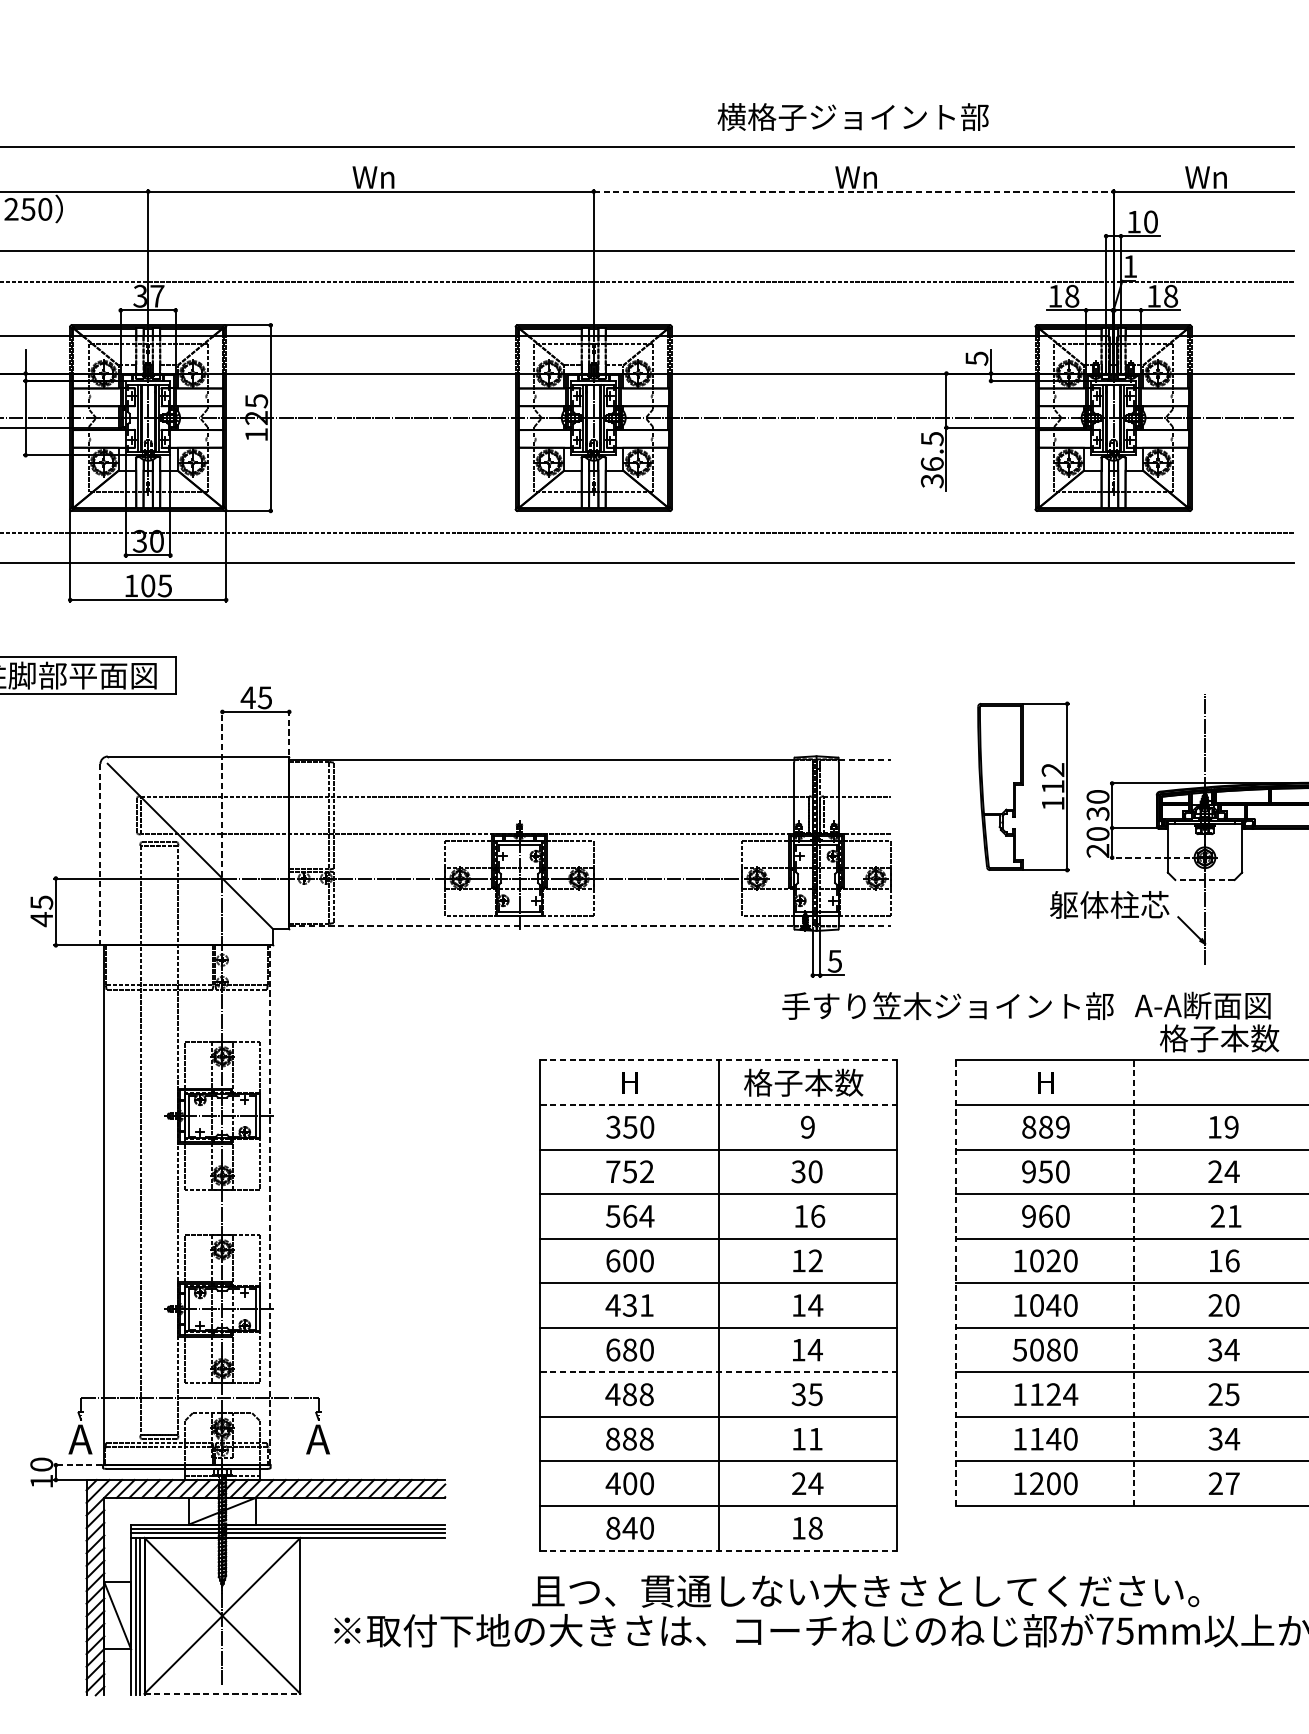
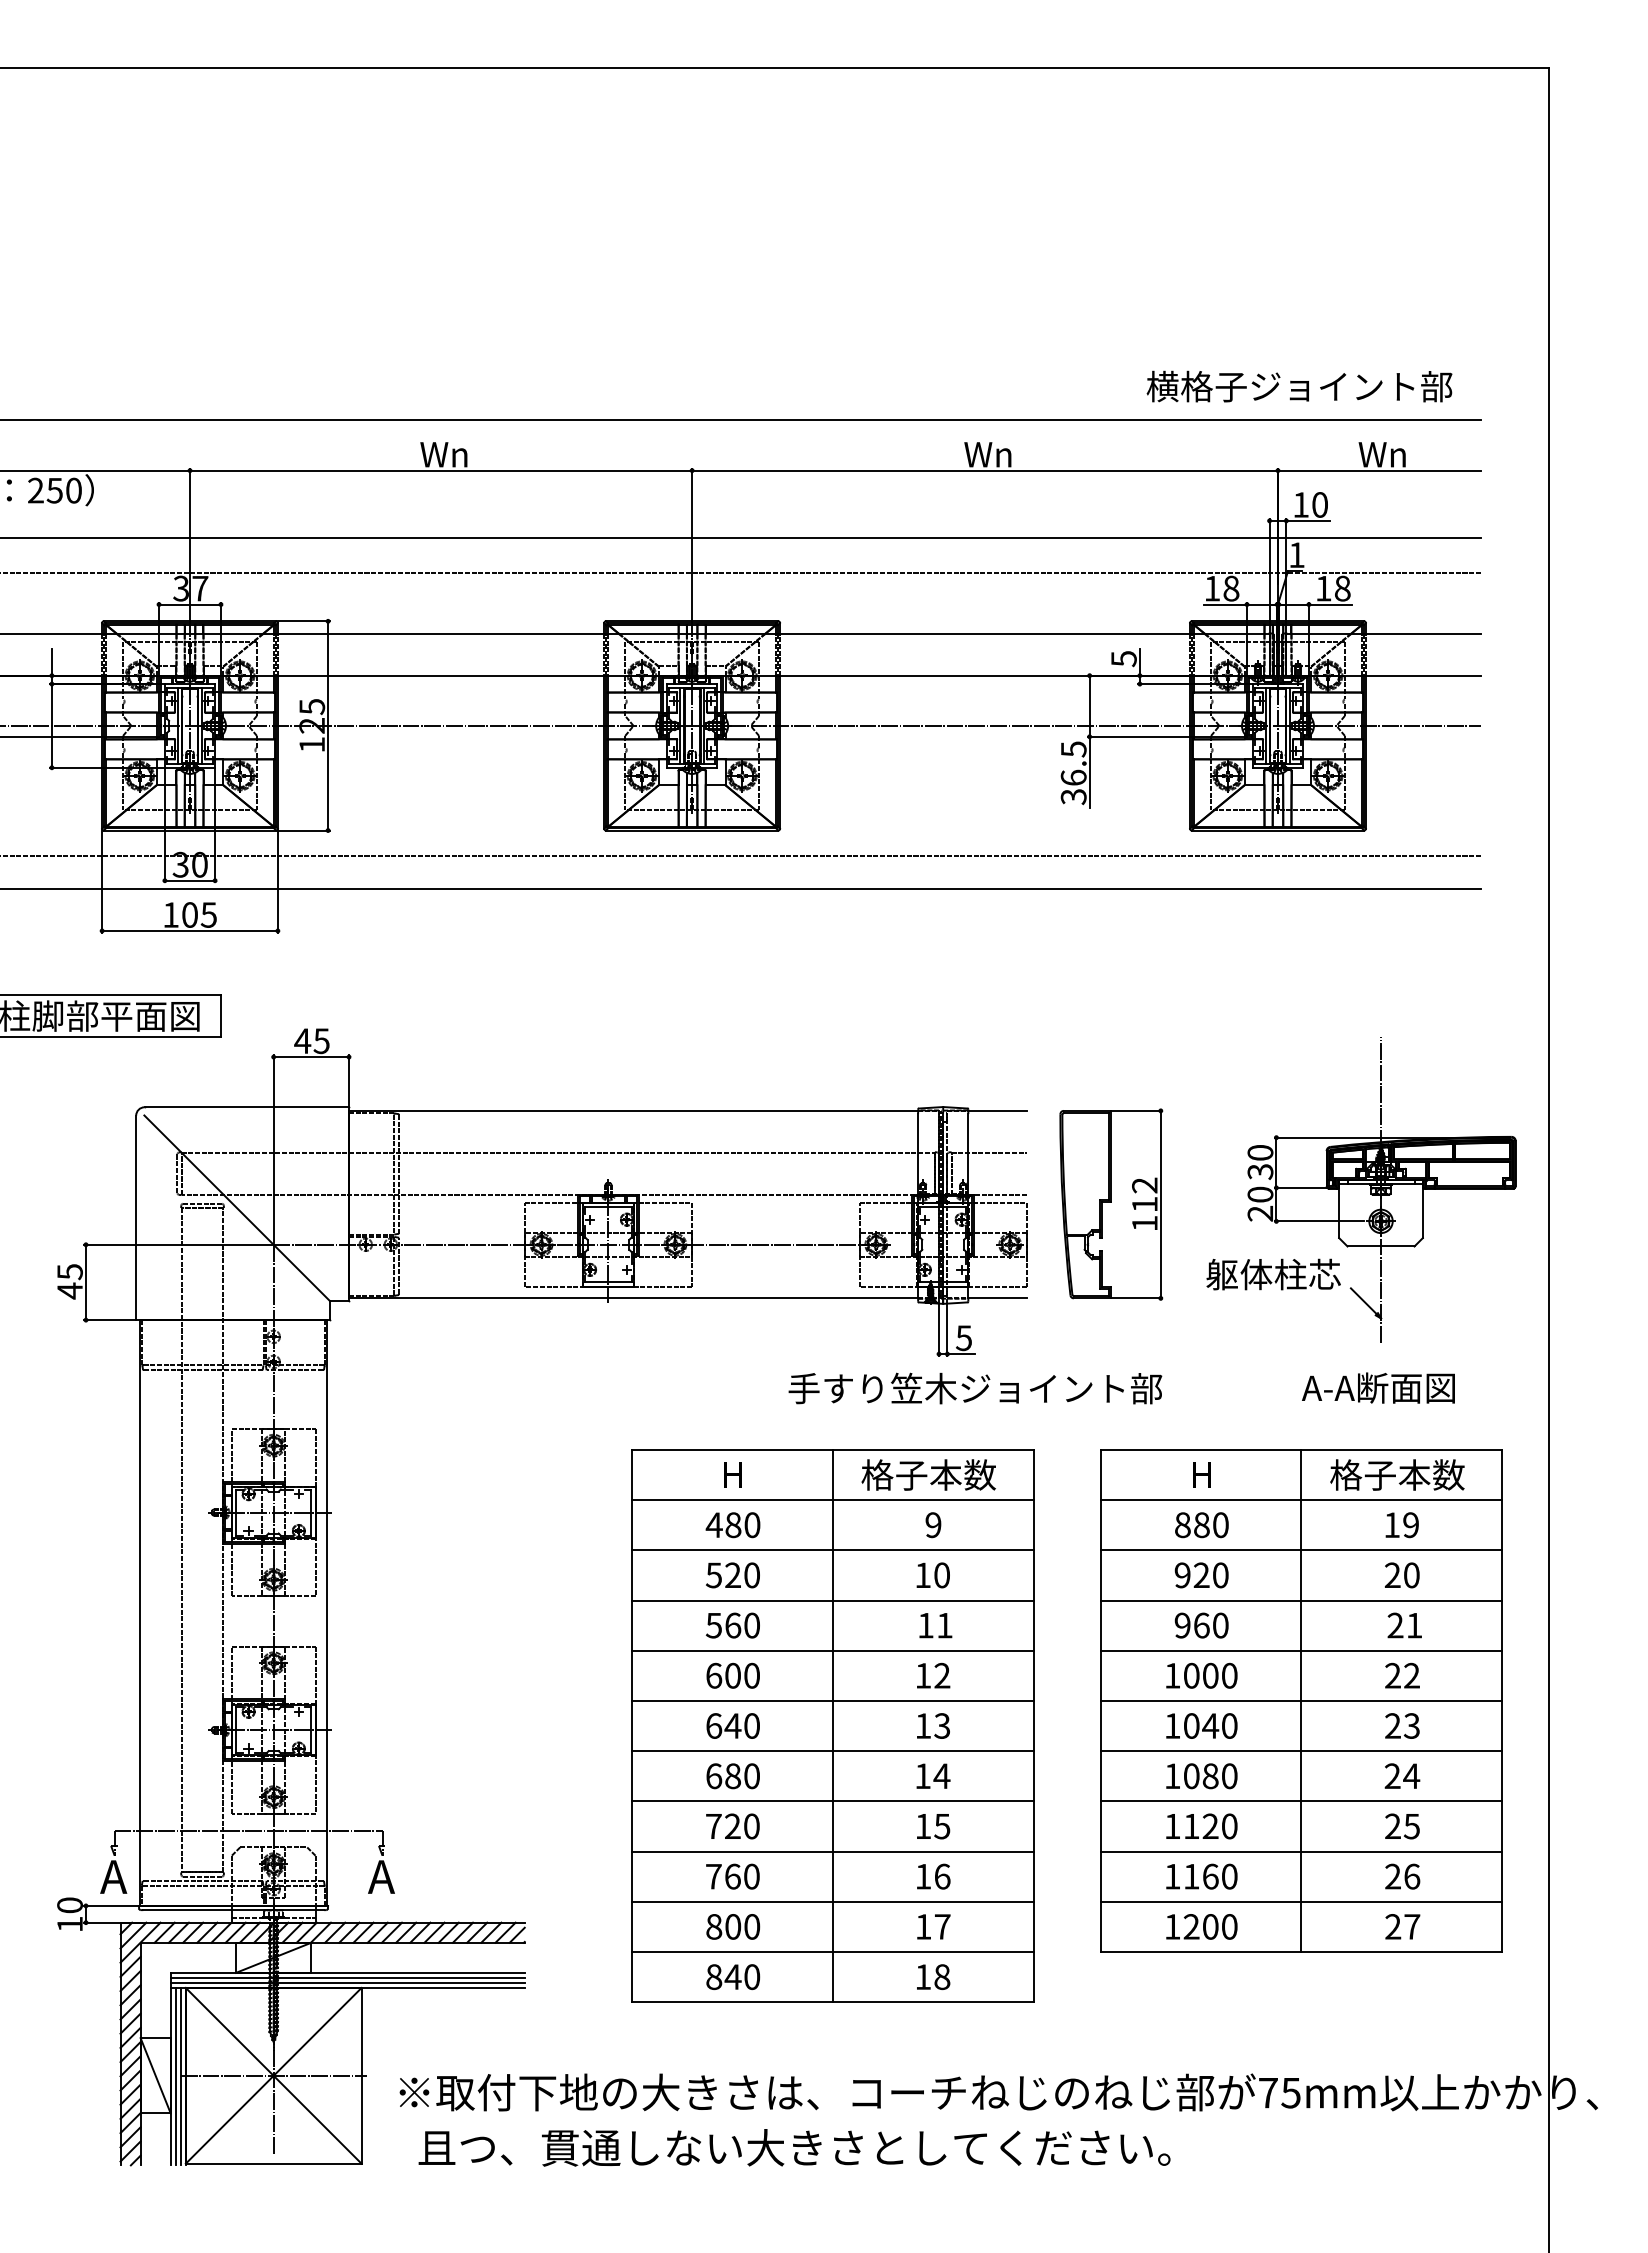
text: (853, 116) -> (1299, 386), moved
line: (854, 191) -> (985, 470), dashed -> solid
line: (289, 732) -> (349, 1080), dashed -> solid
line: (865, 759) -> (998, 1110), dashed -> solid
part: (1023, 786) -> (1111, 1204), moved
line: (222, 793) -> (273, 1149), dashed -> solid
line: (100, 855) -> (136, 1218), dashed -> solid
line: (1150, 857) -> (1319, 1221), dashed -> solid
line: (1204, 880) -> (1380, 1246), dashed -> solid
line: (541, 926) -> (633, 1298), dashed -> solid
line: (865, 926) -> (998, 1298), dashed -> solid
text: (948, 1006) -> (975, 1388), moved
text: (1219, 1037) -> (1397, 1474), moved
line: (718, 1060) -> (832, 1449), dashed -> solid
line: (718, 1105) -> (832, 1500), dashed -> solid
text: (621, 1127) -> (723, 1525), 350 -> 480
text: (1062, 1127) -> (1220, 1525), 889 -> 880
text: (629, 1171) -> (732, 1575), 752 -> 520
text: (798, 1171) -> (922, 1575), 30 -> 10
text: (1045, 1171) -> (1201, 1575), 950 -> 920
text: (1232, 1171) -> (1411, 1575), 24 -> 20
line: (270, 1205) -> (327, 1613), dashed -> solid
text: (646, 1216) -> (751, 1625), 564 -> 560
text: (817, 1216) -> (944, 1625), 16 -> 11
text: (1053, 1260) -> (1210, 1675), 1020 -> 1000
text: (1224, 1260) -> (1402, 1675), 16 -> 22
line: (956, 1283) -> (1100, 1701), dashed -> solid
line: (1134, 1283) -> (1301, 1701), dashed -> solid
text: (629, 1305) -> (732, 1725), 431 -> 640
text: (815, 1305) -> (941, 1725), 14 -> 13
text: (1232, 1305) -> (1411, 1725), 20 -> 23
text: (1019, 1350) -> (1172, 1776), 5080 -> 1080
text: (1215, 1350) -> (1392, 1776), 34 -> 24
line: (718, 1372) -> (832, 1801), dashed -> solid
text: (629, 1394) -> (732, 1826), 488 -> 720
text: (798, 1394) -> (922, 1826), 35 -> 15
text: (1070, 1394) -> (1229, 1826), 1124 -> 1120
text: (629, 1439) -> (732, 1876), 888 -> 760
text: (815, 1439) -> (942, 1876), 11 -> 16
text: (1053, 1439) -> (1210, 1876), 1140 -> 1160
text: (1224, 1439) -> (1402, 1876), 34 -> 26
line: (78, 1464) -> (111, 1905), dashed -> solid
text: (612, 1483) -> (713, 1926), 400 -> 800
text: (807, 1483) -> (933, 1926), 24 -> 17
line: (718, 1550) -> (832, 2002), dashed -> solid
text: (865, 1590) -> (794, 2147), moved
line: (222, 1615) -> (273, 2075), added
line: (222, 1693) -> (273, 2163), dashed -> solid

